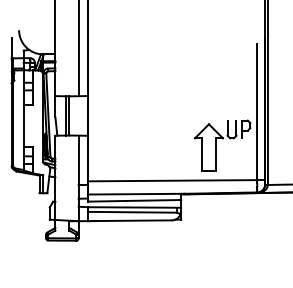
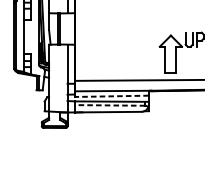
line: (134, 200) -> (111, 96), solid -> dashed
line: (131, 212) -> (109, 105), solid -> dashed

